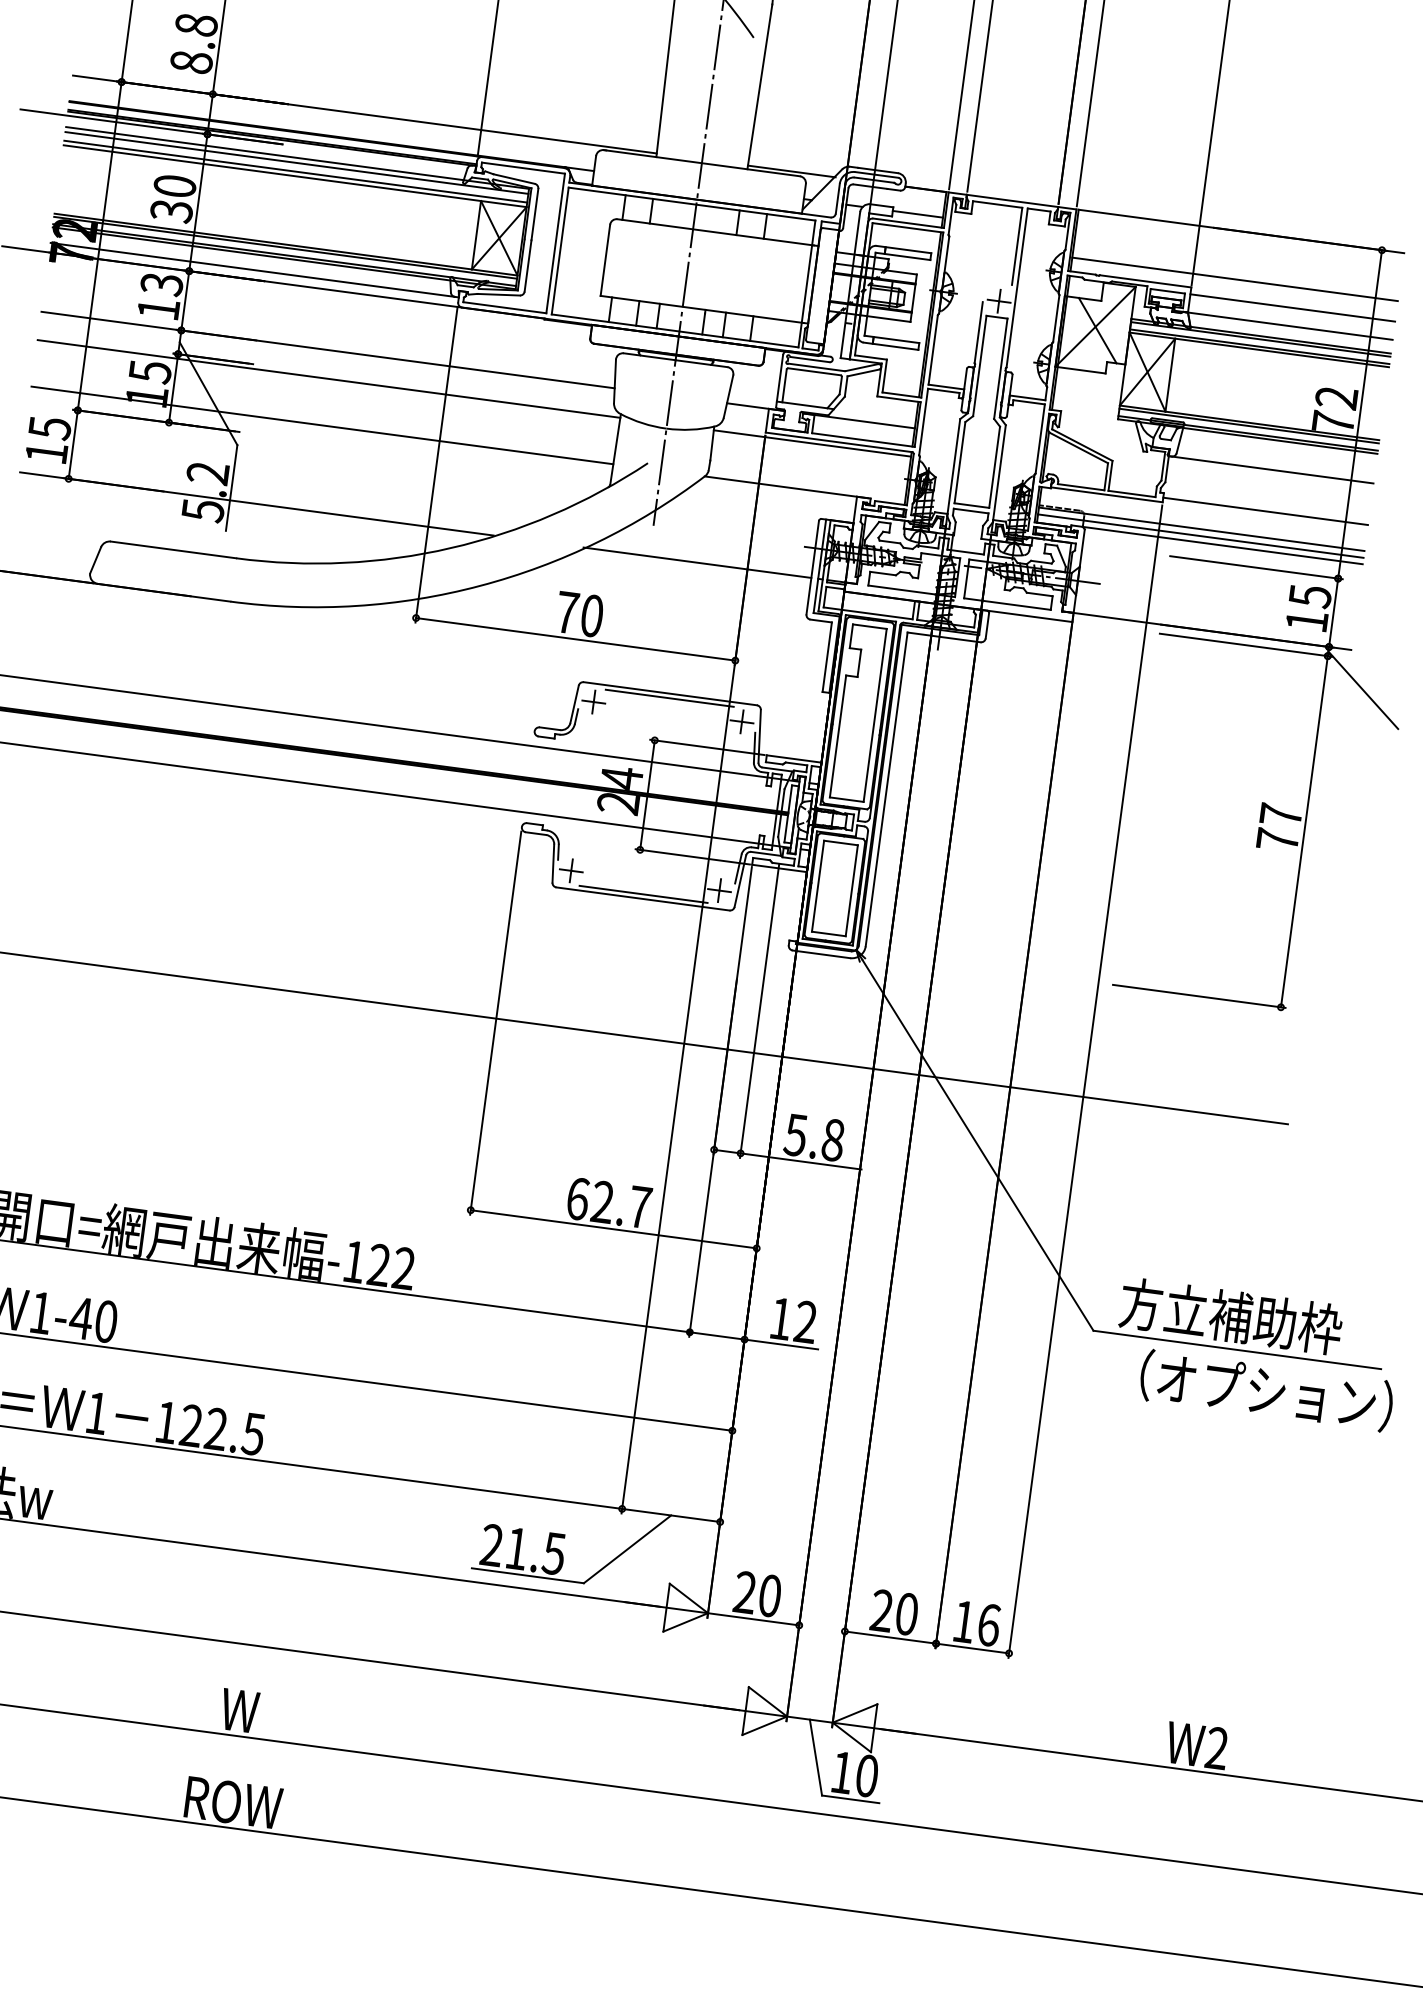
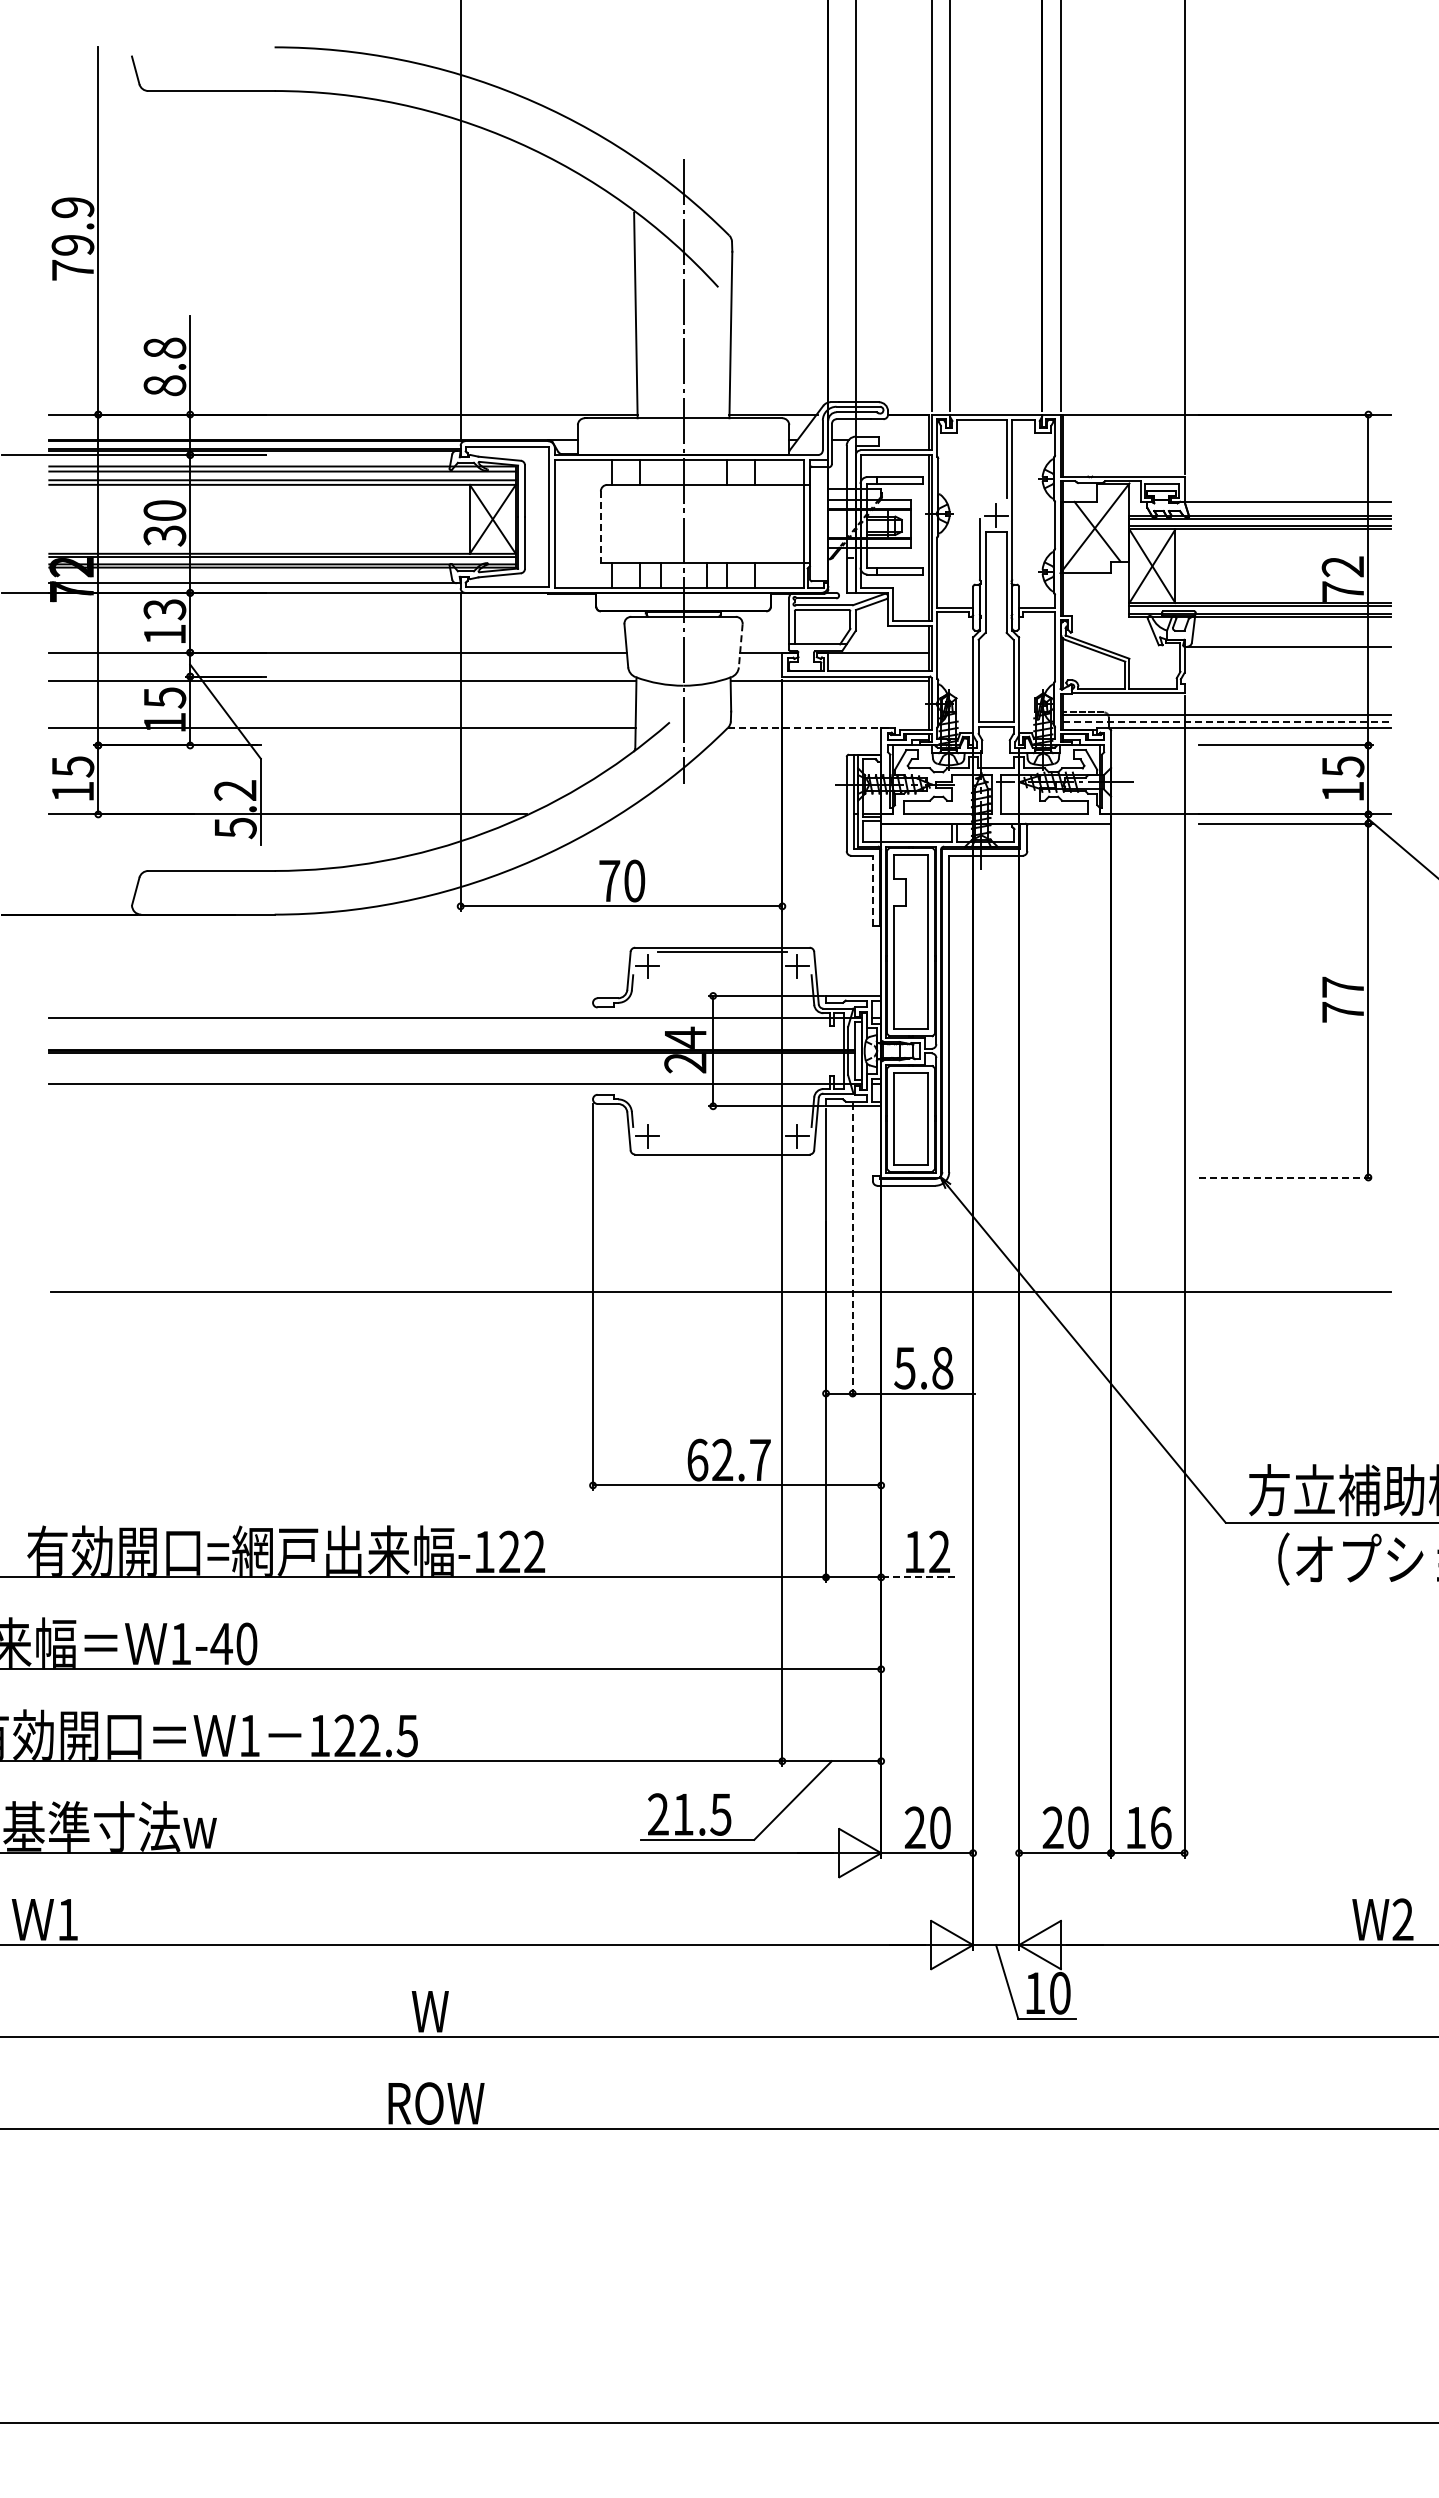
line: (917, 214) -> (903, 440), removed
line: (605, 260) -> (600, 527), solid -> dashed
line: (1234, 278) -> (1226, 462), removed
line: (1292, 307) -> (1287, 483), removed
line: (728, 396) -> (740, 645), solid -> dashed
line: (786, 487) -> (810, 728), solid -> dashed
line: (1265, 511) -> (1287, 688), removed
line: (1201, 536) -> (1227, 721), solid -> dashed
line: (697, 562) -> (731, 814), removed
line: (826, 656) -> (872, 890), solid -> dashed
line: (642, 893) -> (721, 1149), removed
line: (1199, 996) -> (1286, 1177), solid -> dashed
line: (759, 1011) -> (852, 1250), solid -> dashed
line: (780, 1344) -> (917, 1577), solid -> dashed

